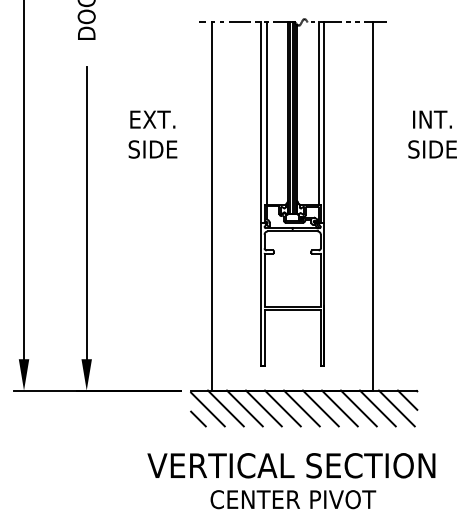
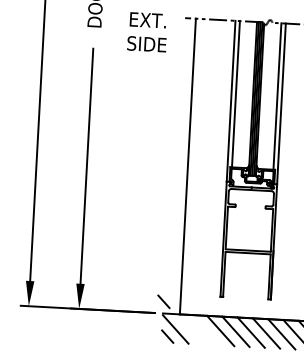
text: (152, 134) -> (147, 32), moved
line: (191, 375) -> (163, 301), added
line: (225, 408) -> (189, 329), removed
line: (244, 408) -> (205, 330), removed

